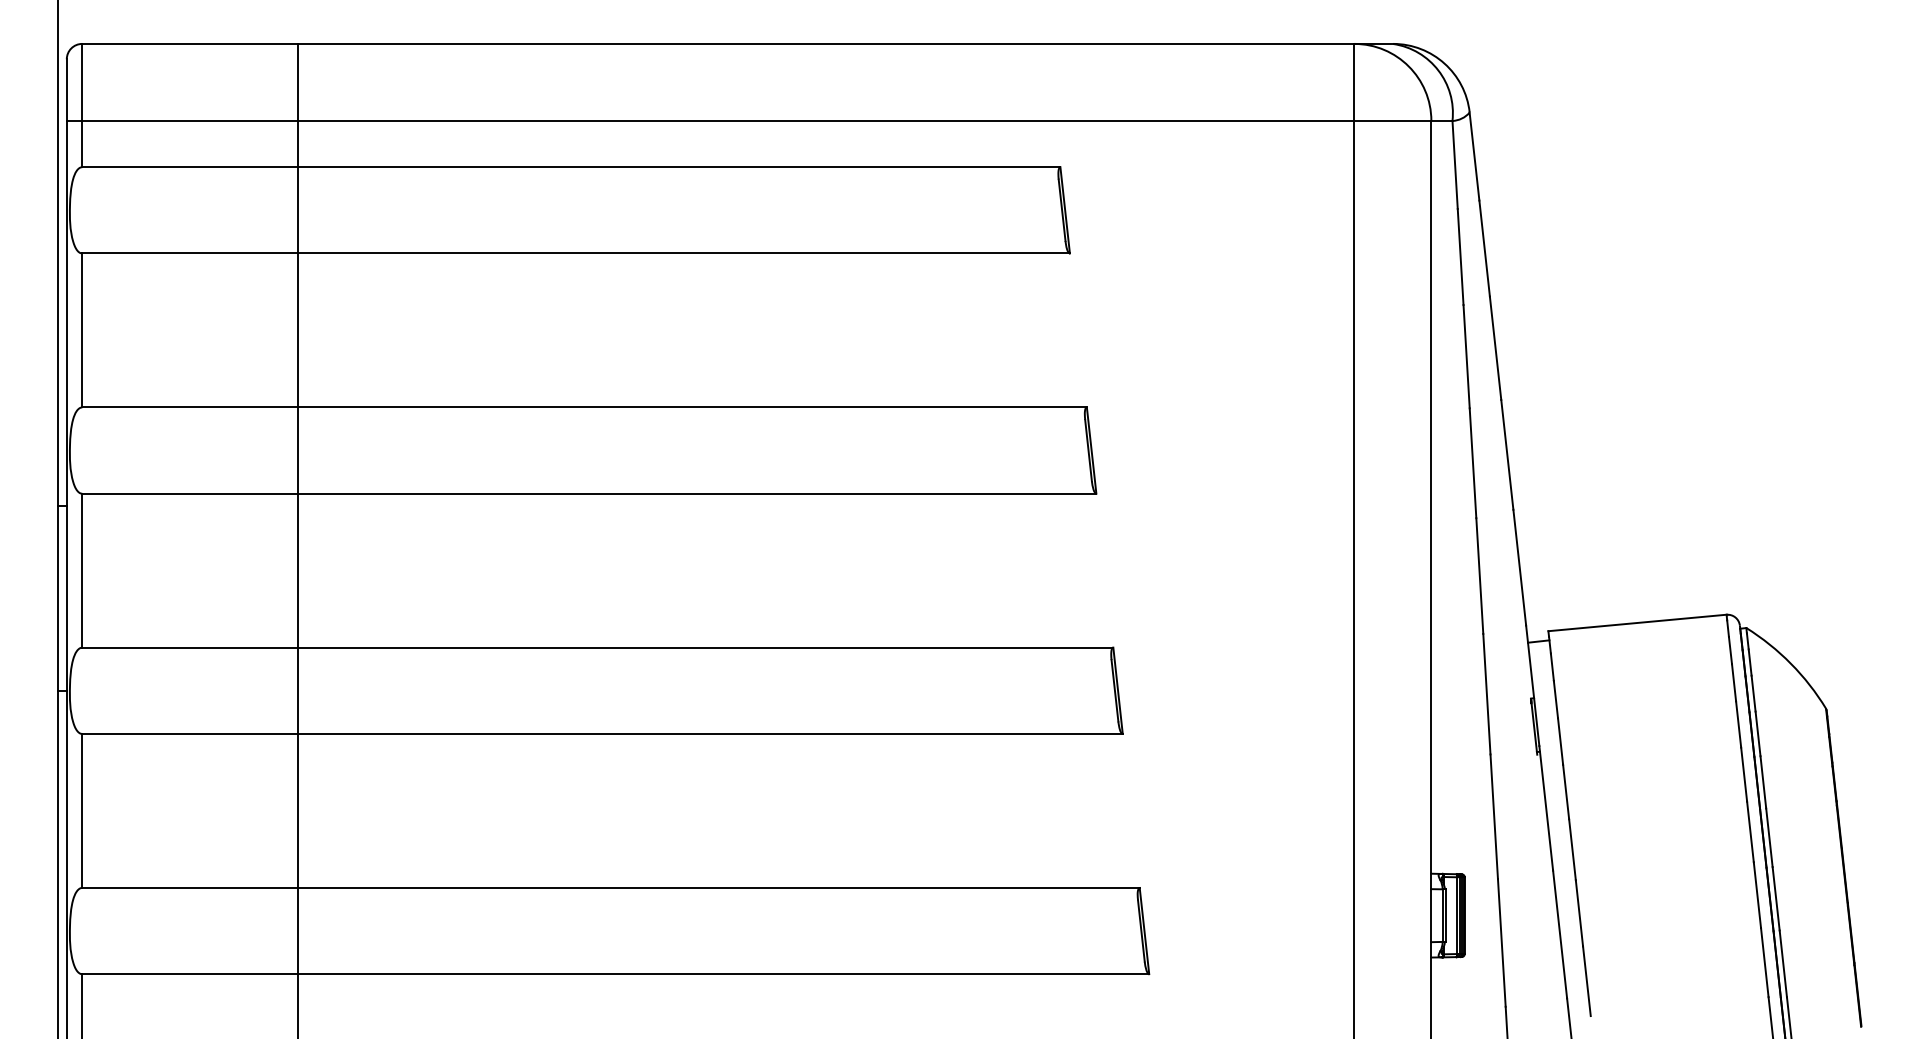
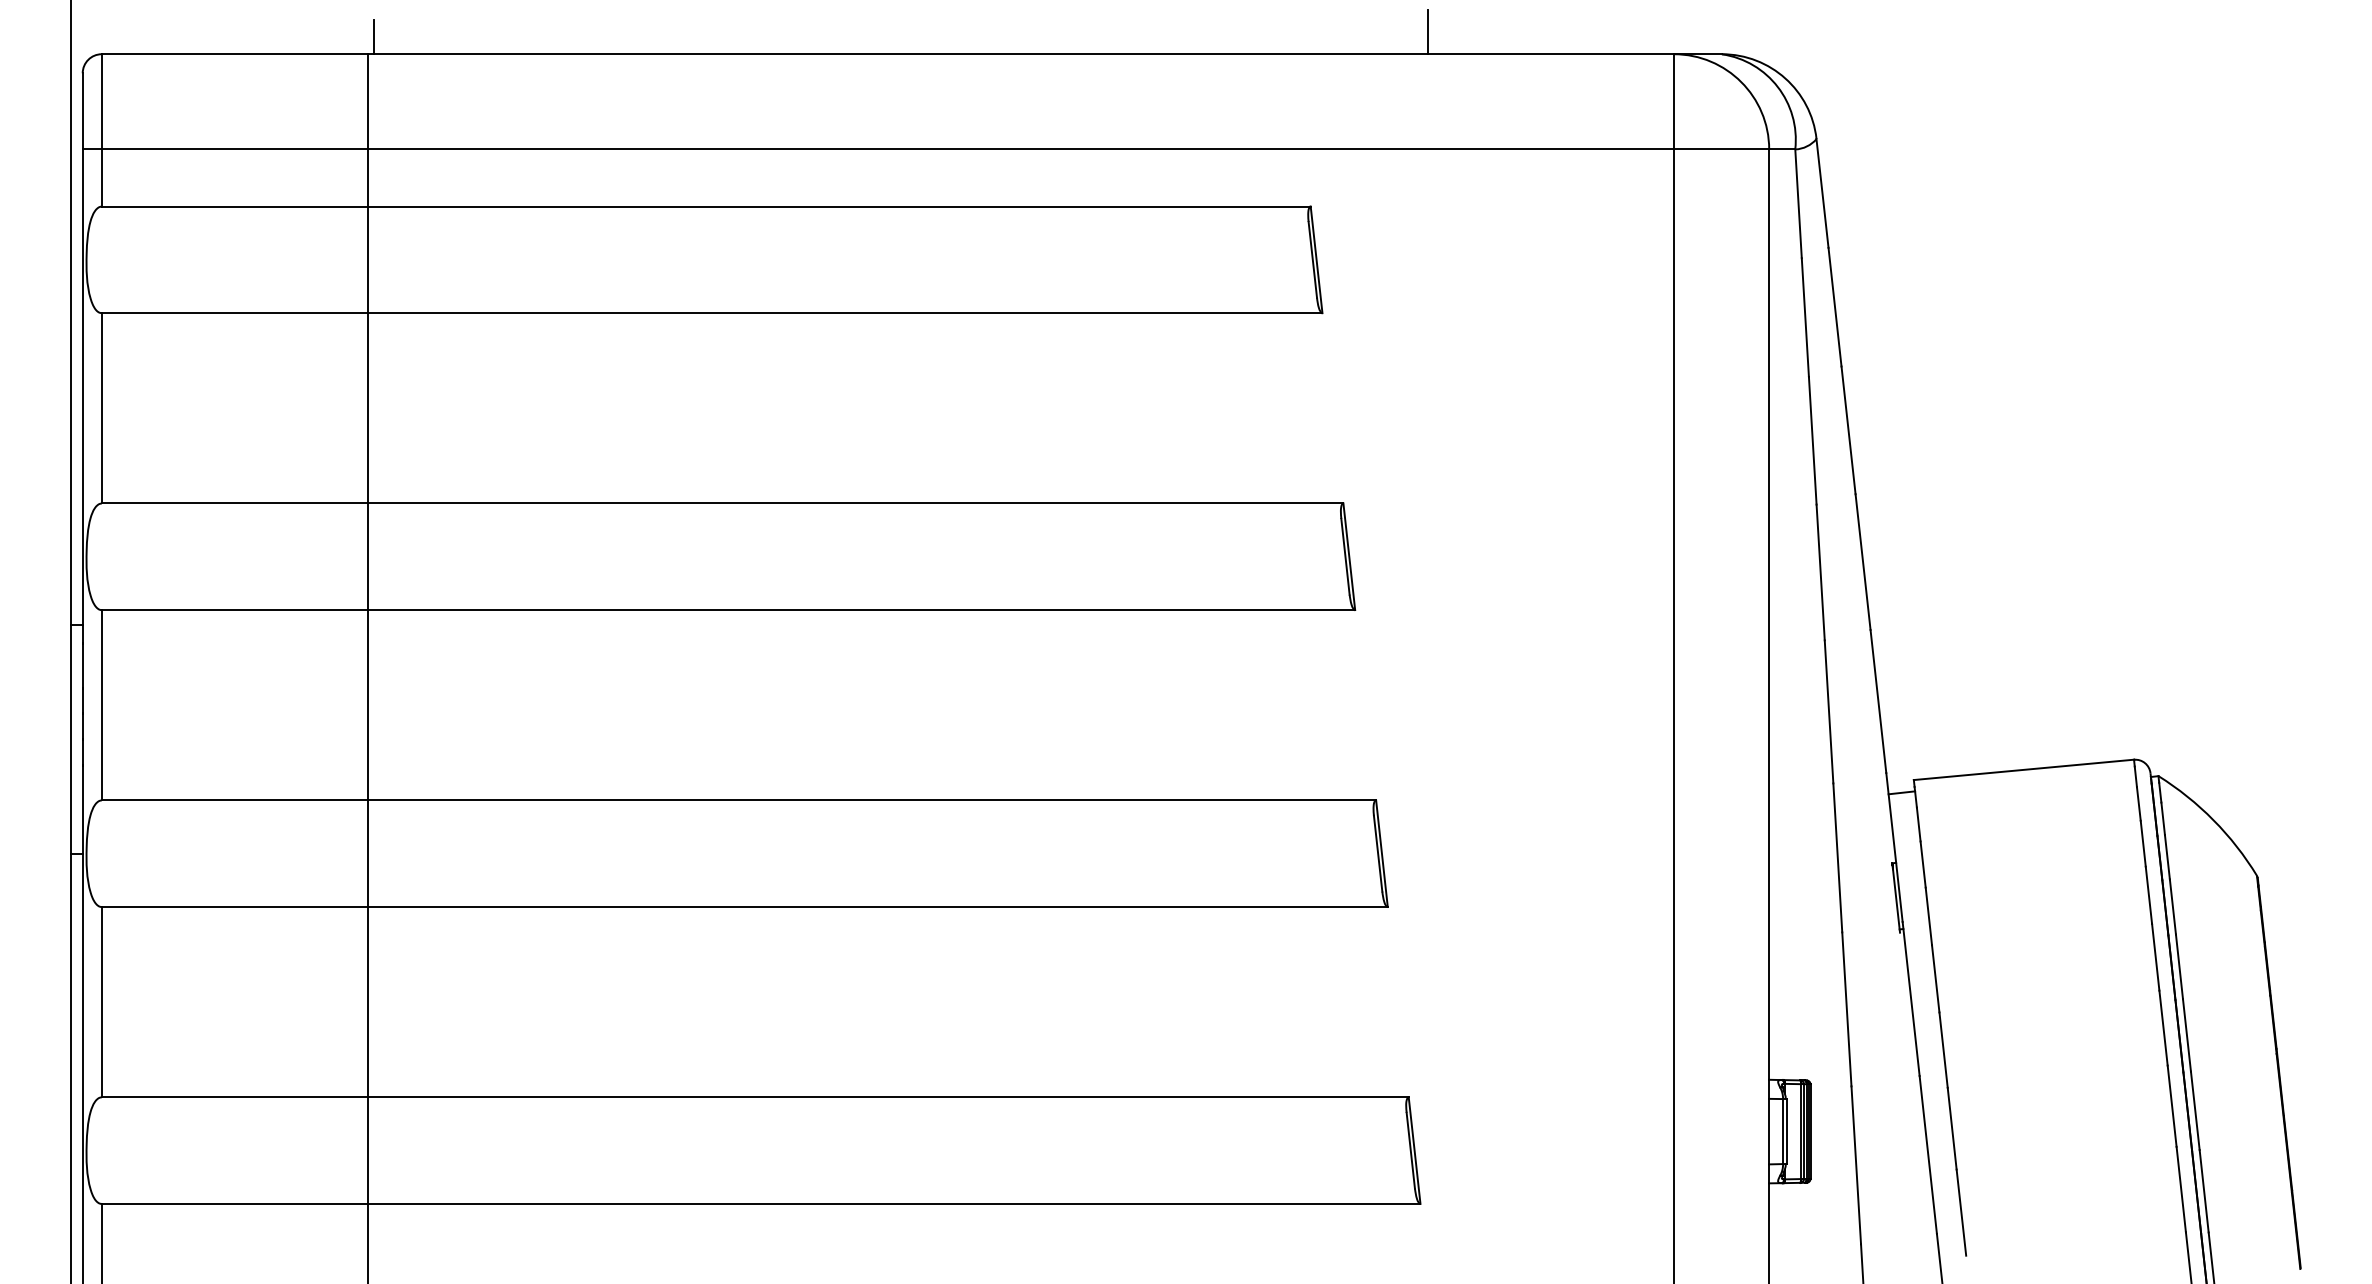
line: (1155, 26) -> (1428, 32), added
line: (302, 29) -> (374, 36), added

